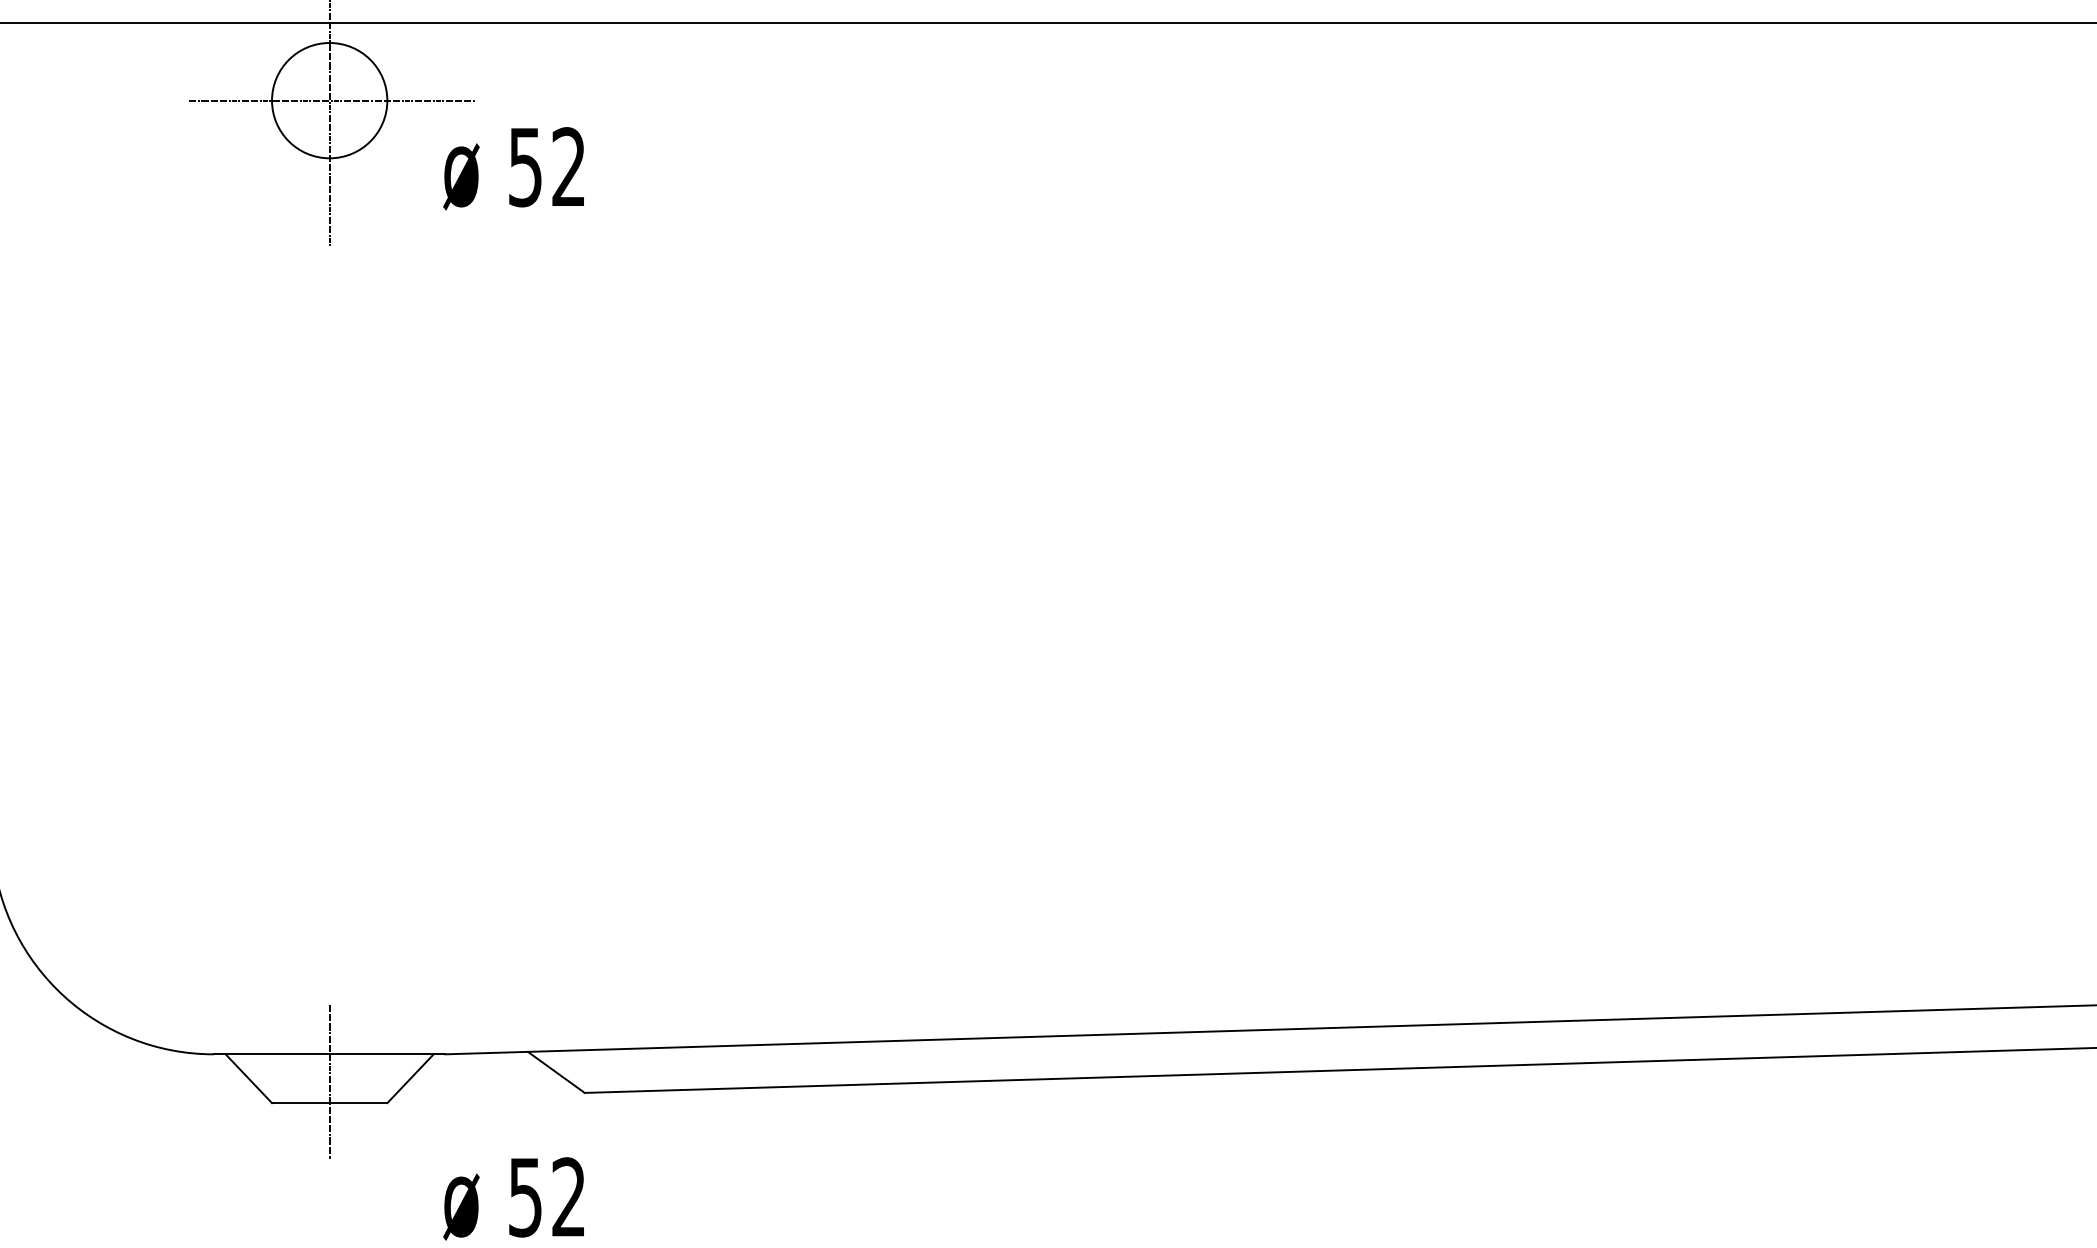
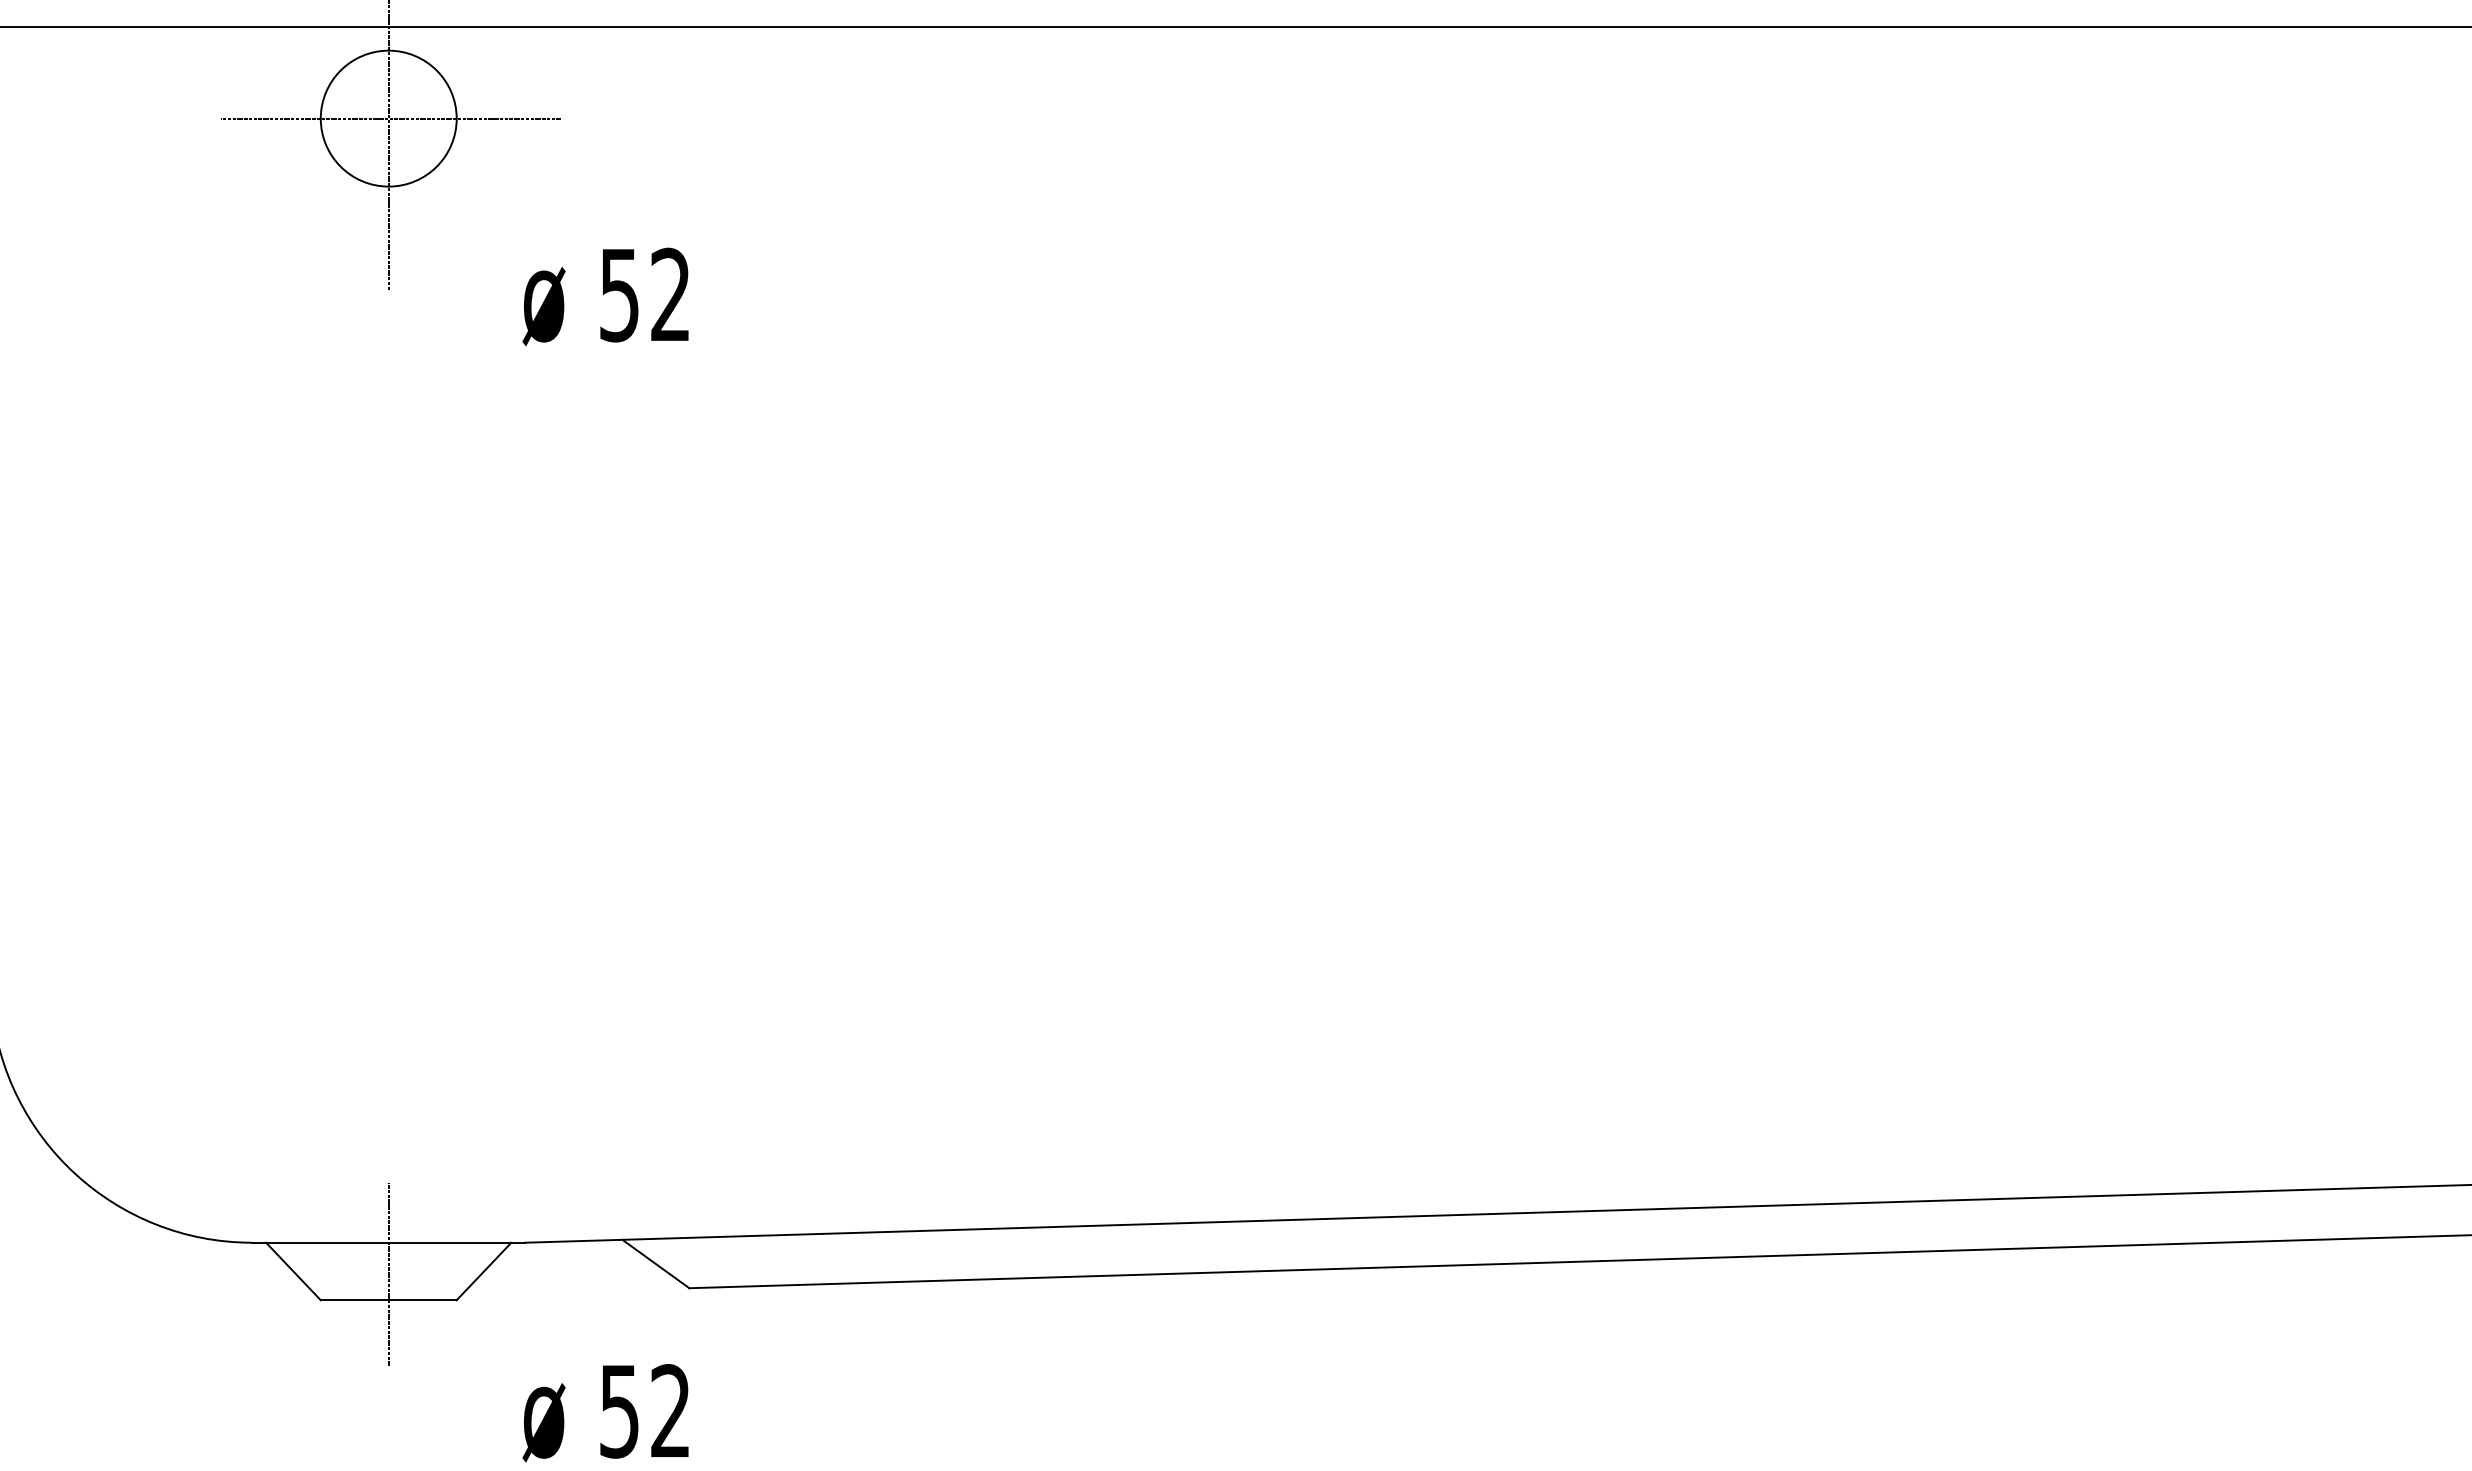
text: (513, 168) -> (605, 296), moved

